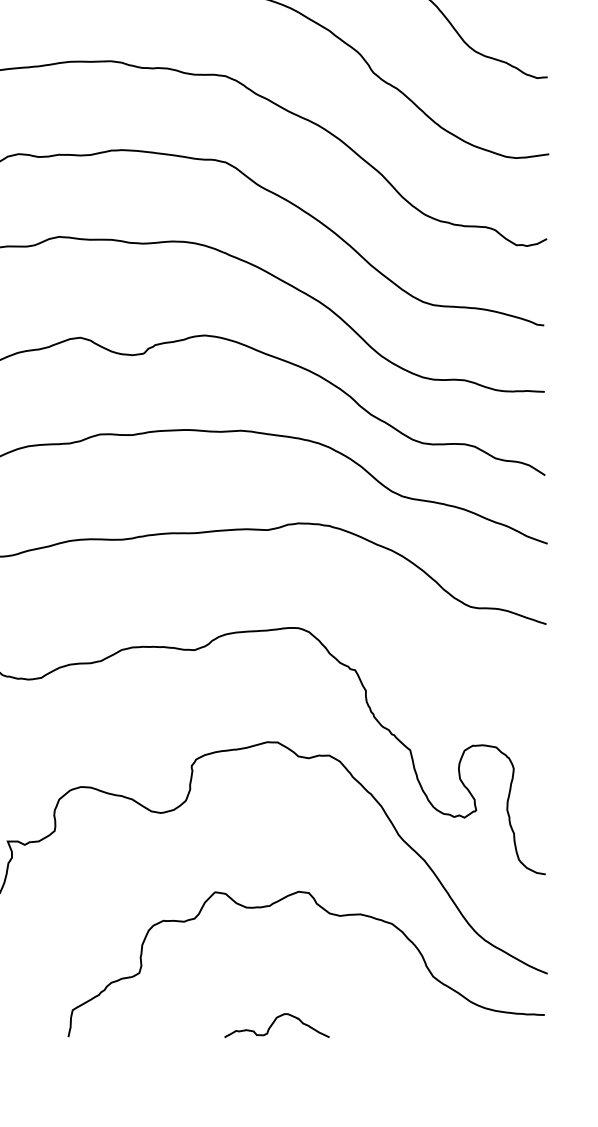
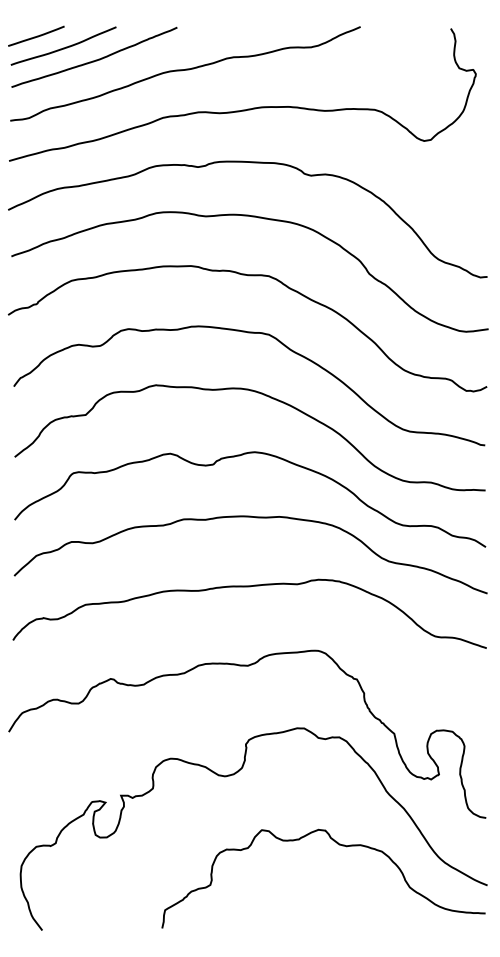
curve: (273, 1025) -> (301, 920), removed

